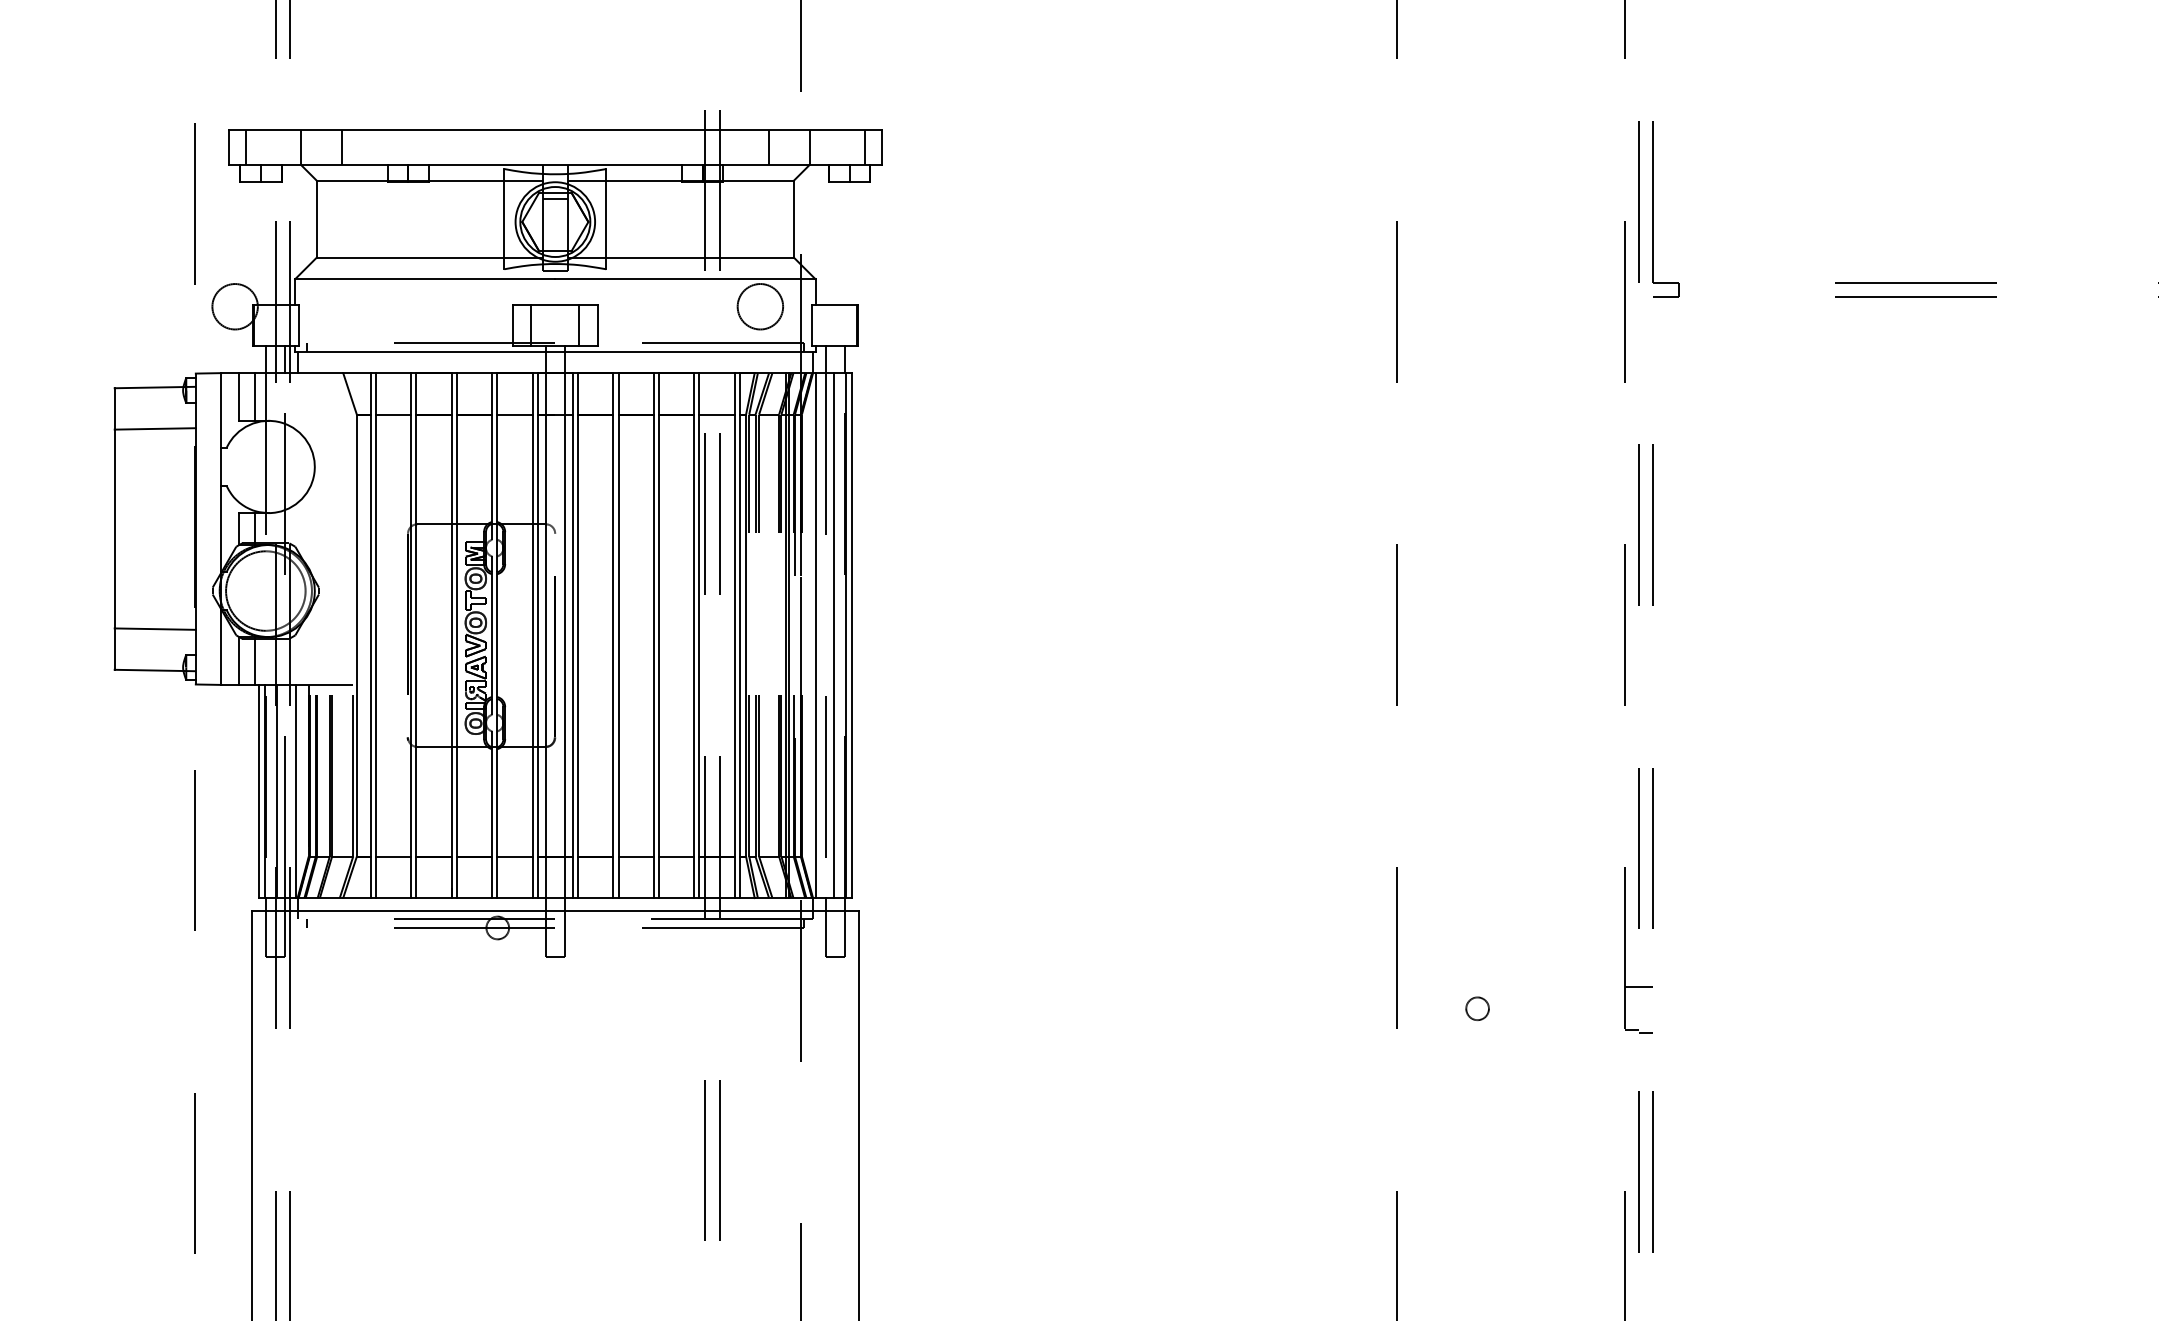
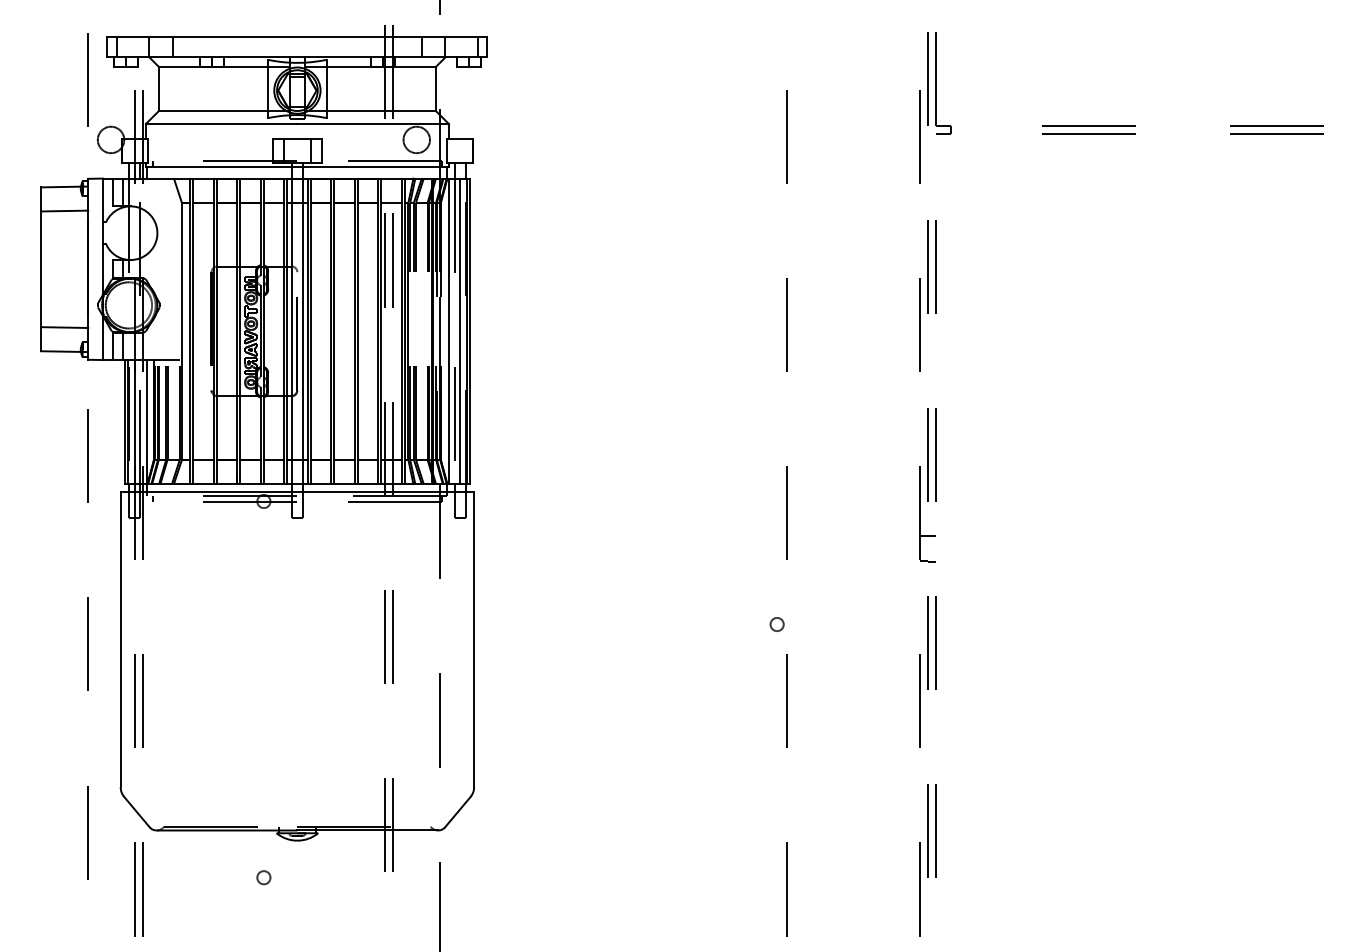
circle: (1476, 1008) -> (776, 624), moved

